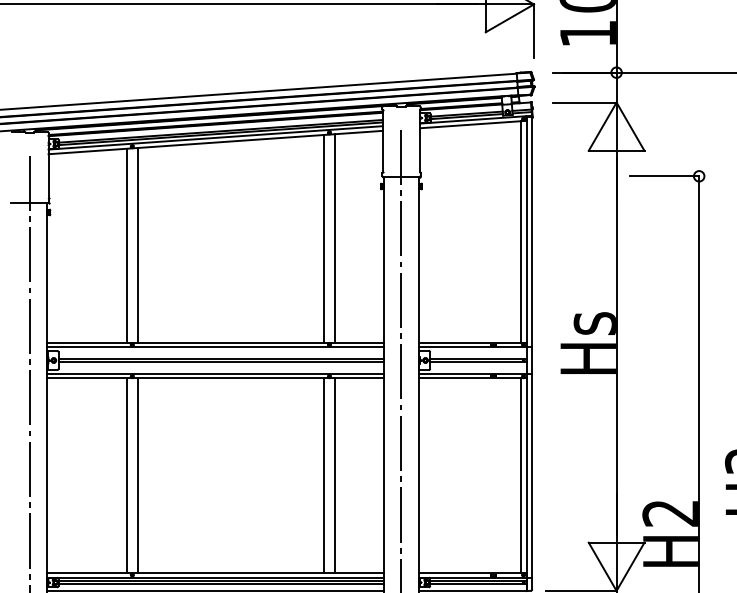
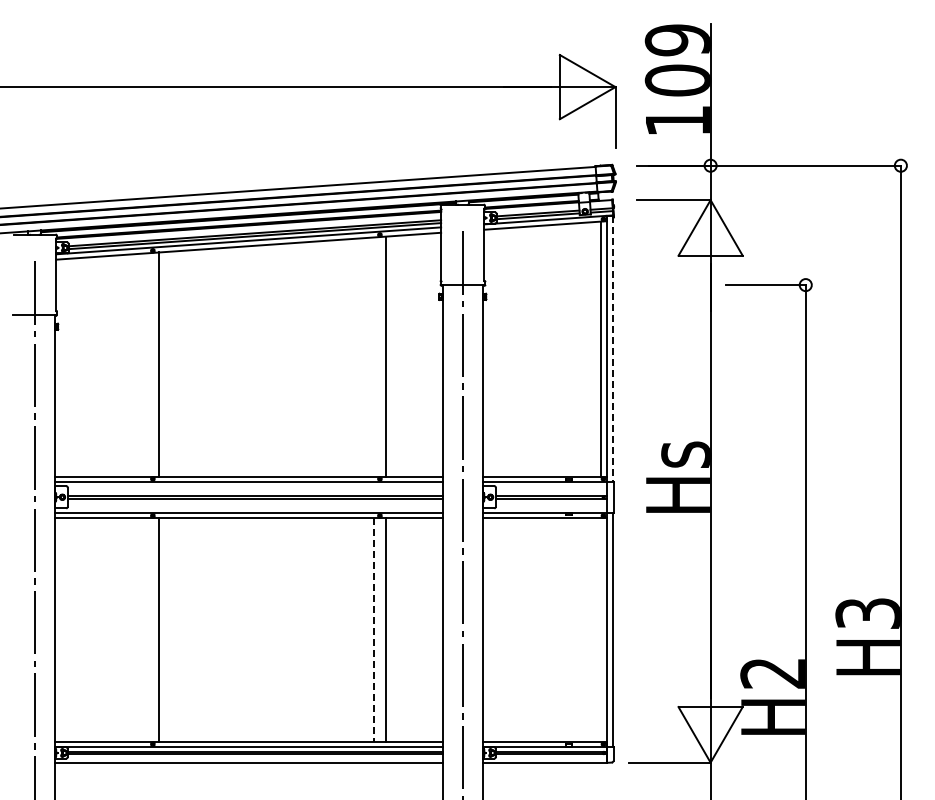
line: (532, 232) -> (613, 349), solid -> dashed
line: (323, 238) -> (373, 356), removed
line: (126, 245) -> (146, 364), removed
line: (520, 475) -> (600, 629), removed
line: (126, 476) -> (146, 630), removed
line: (323, 476) -> (373, 630), solid -> dashed

